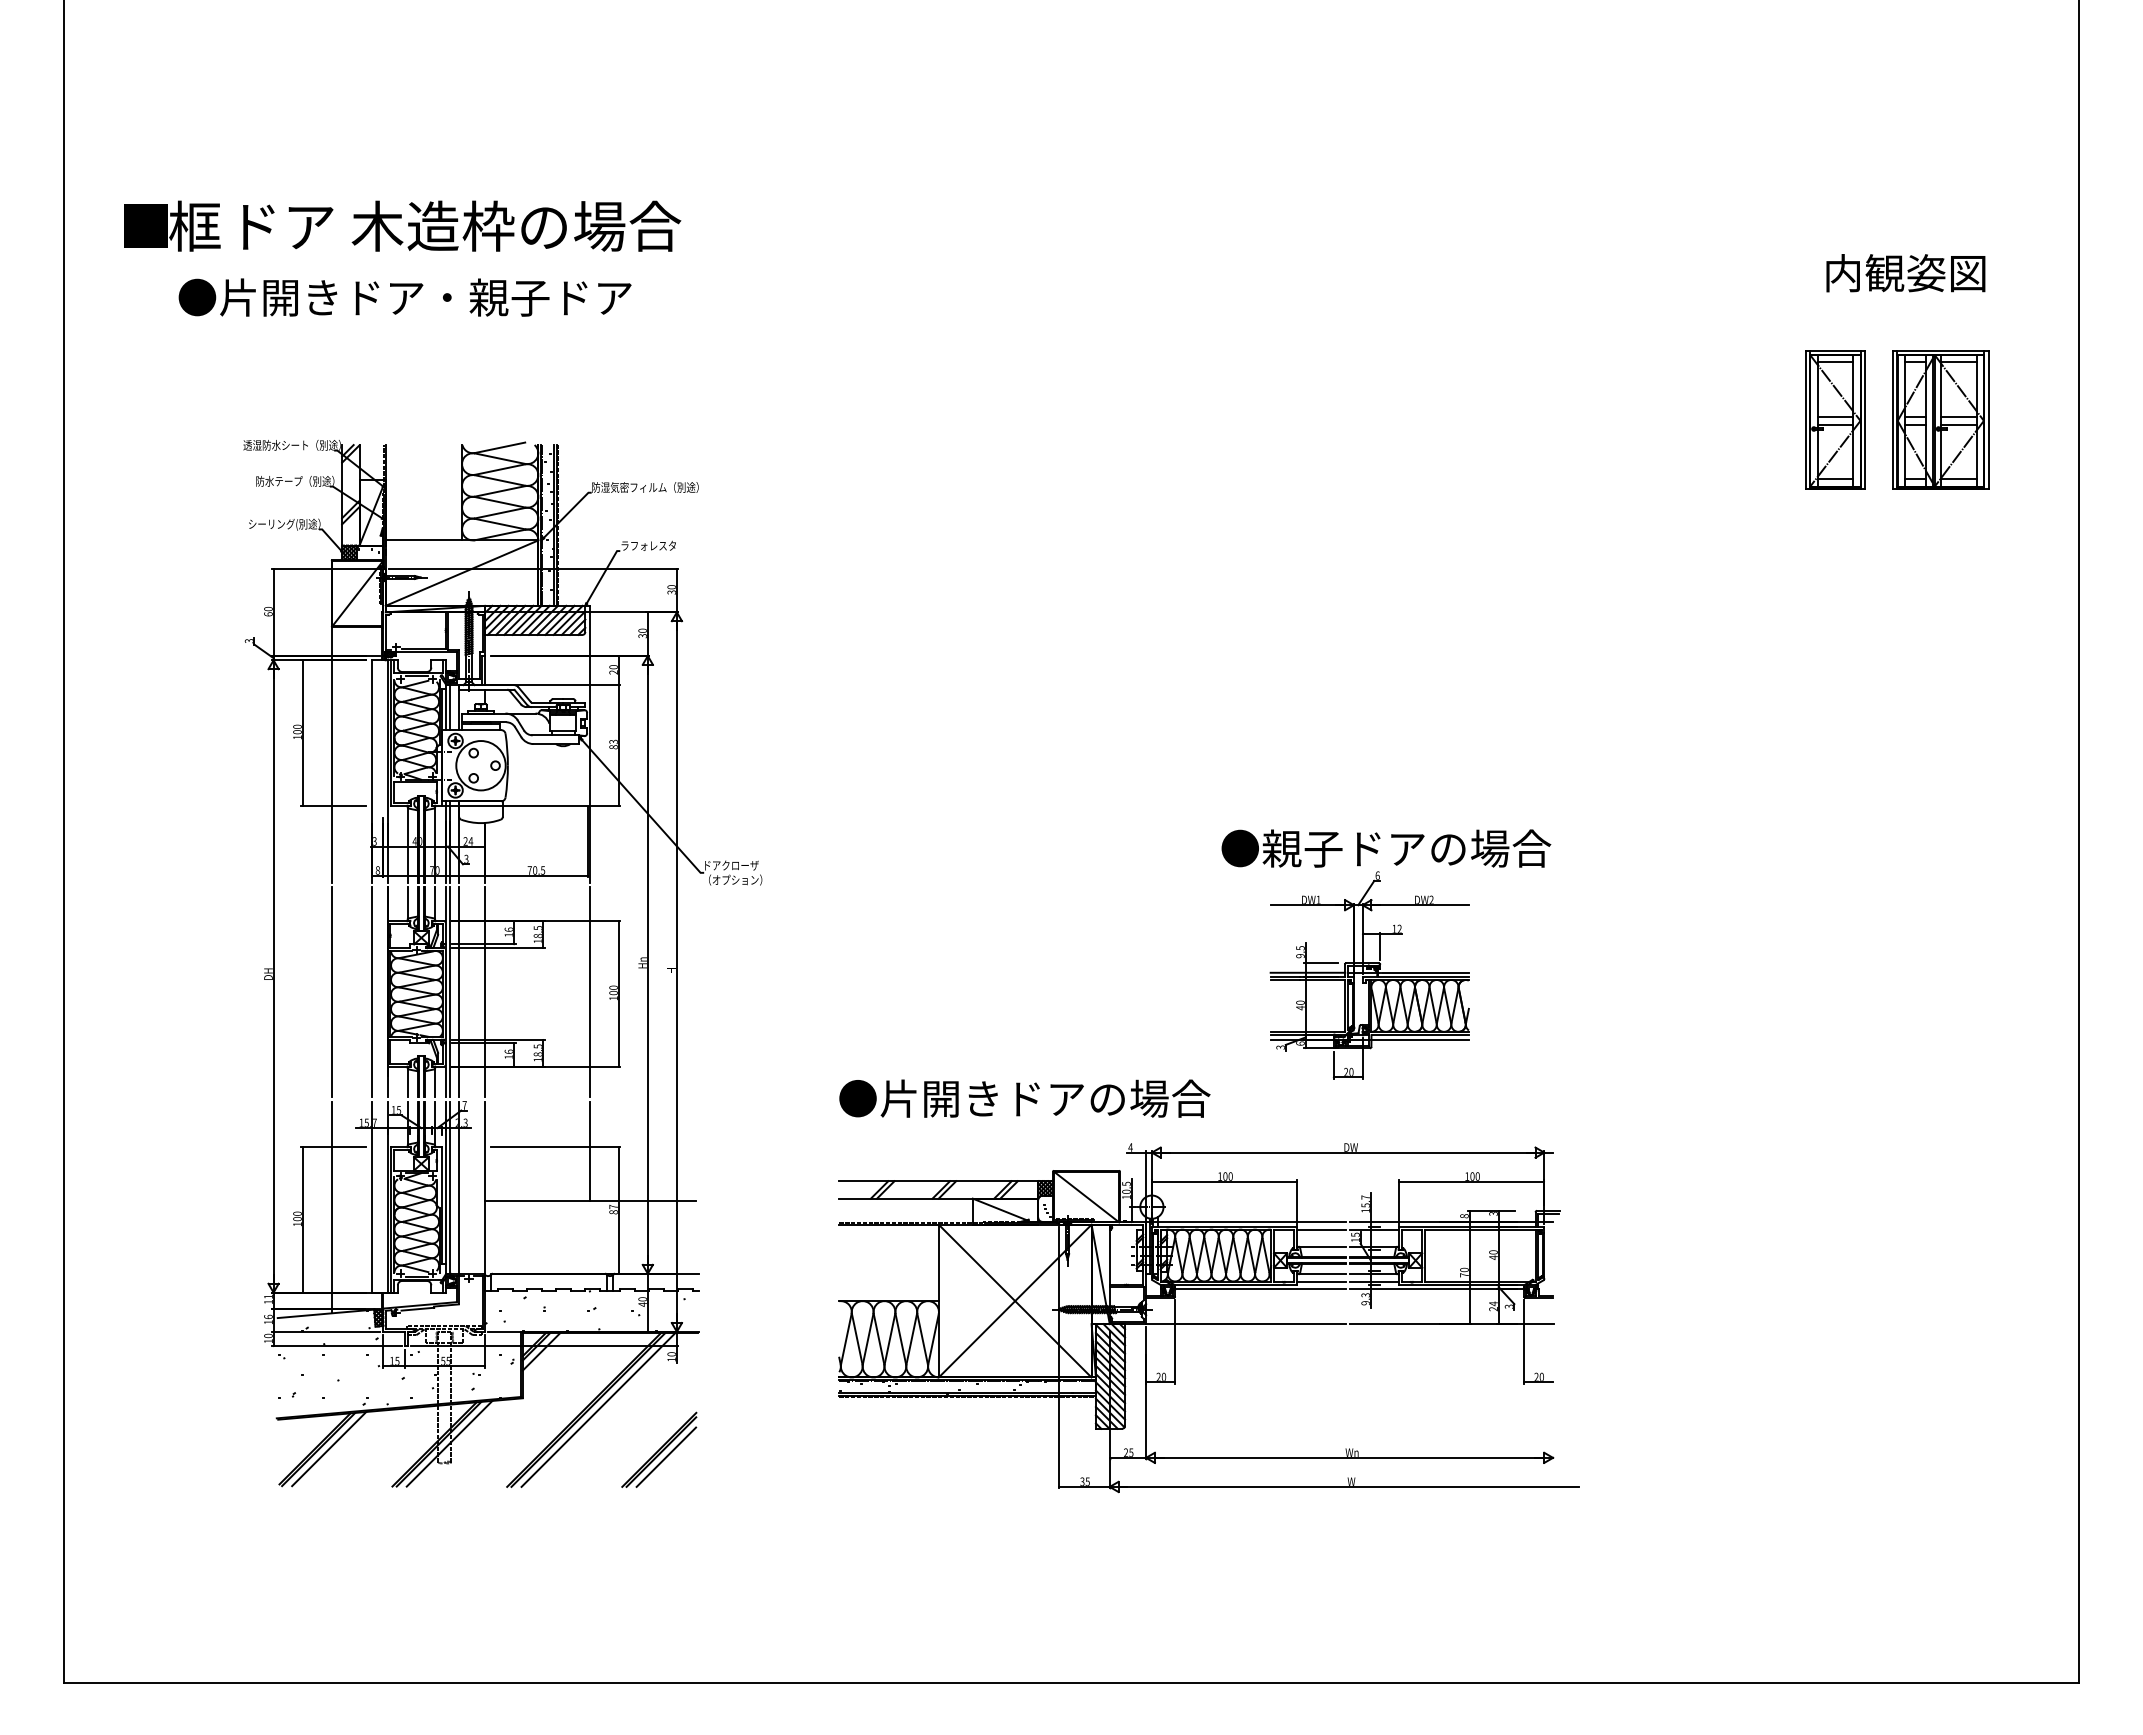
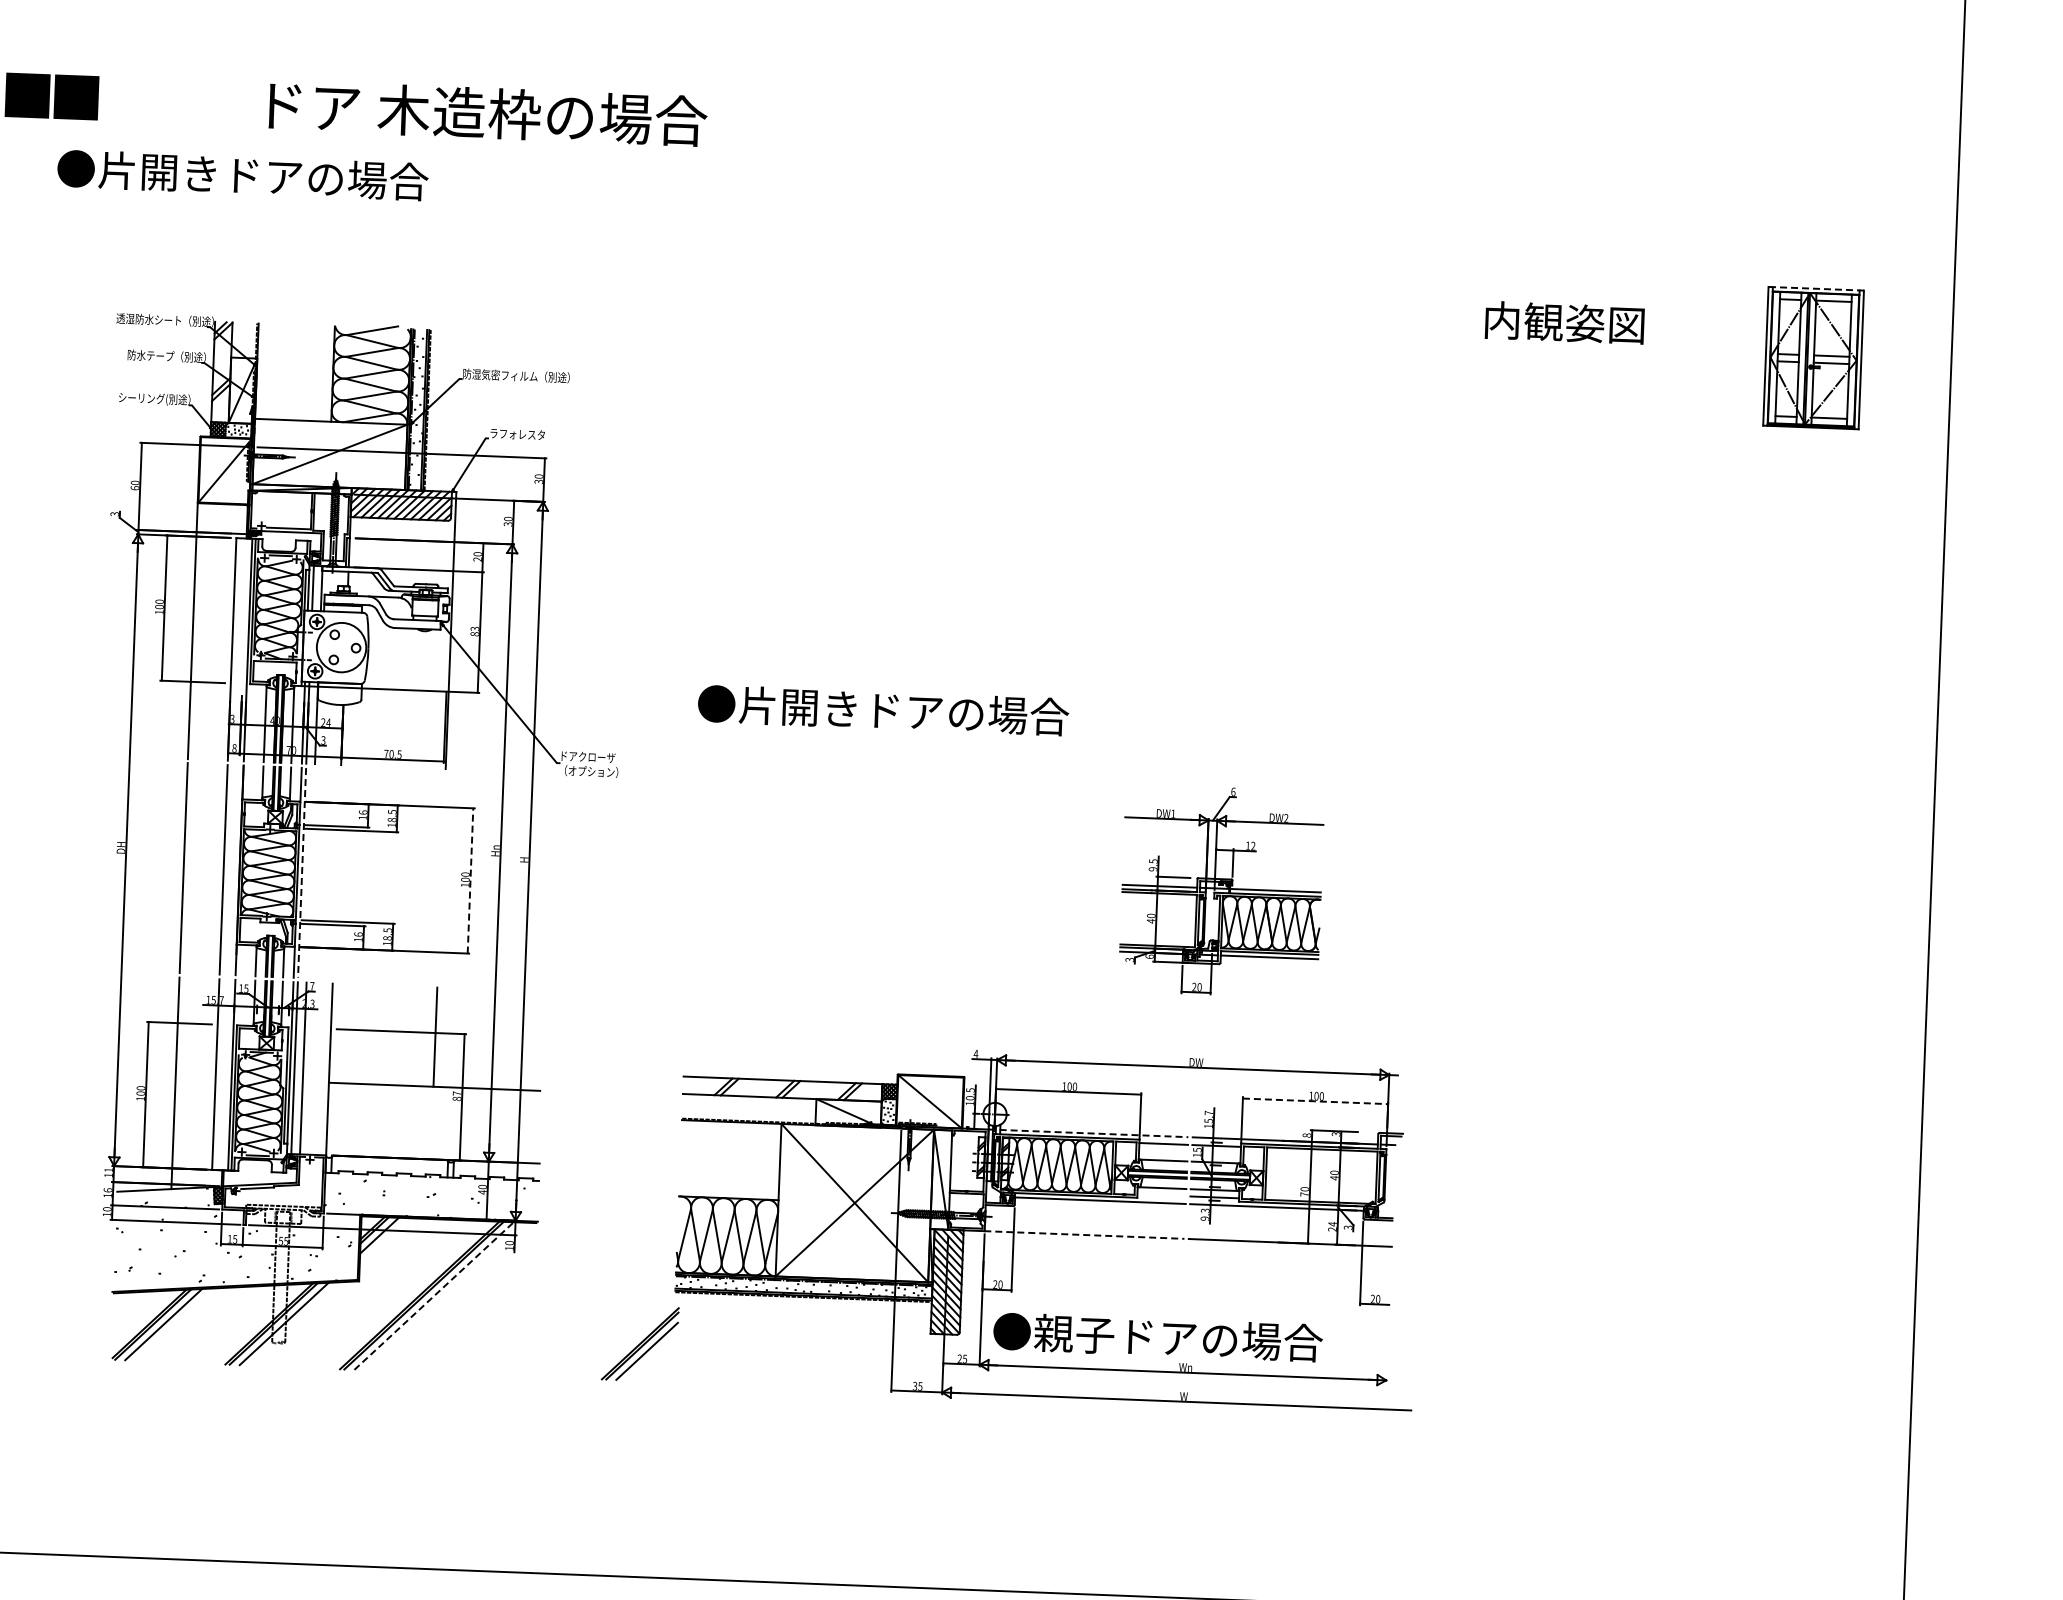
text: (194, 225) -> (76, 96), 框 -> ■
text: (462, 225) -> (488, 112), moved
text: (1905, 273) -> (1564, 323), moved
text: (530, 297) -> (409, 181), ●片開きドア・親子ドア -> ●片開きドアの場合
line: (1940, 350) -> (1815, 288), solid -> dashed
part: (1835, 419) -> (1708, 353), removed
text: (1386, 848) -> (1158, 1337), moved
line: (450, 992) -> (302, 873), solid -> dashed
line: (458, 992) -> (310, 873), removed
line: (485, 992) -> (337, 874), removed
line: (589, 992) -> (441, 878), removed
line: (618, 993) -> (470, 880), solid -> dashed
text: (1024, 1098) -> (883, 710), moved
line: (1471, 1181) -> (1315, 1101), solid -> dashed
line: (1246, 1222) -> (1088, 1133), solid -> dashed
line: (1321, 1281) -> (1161, 1195), removed
line: (1246, 1324) -> (1085, 1235), solid -> dashed
line: (598, 1410) -> (434, 1296), solid -> dashed
part: (659, 1449) -> (640, 1343), moved

